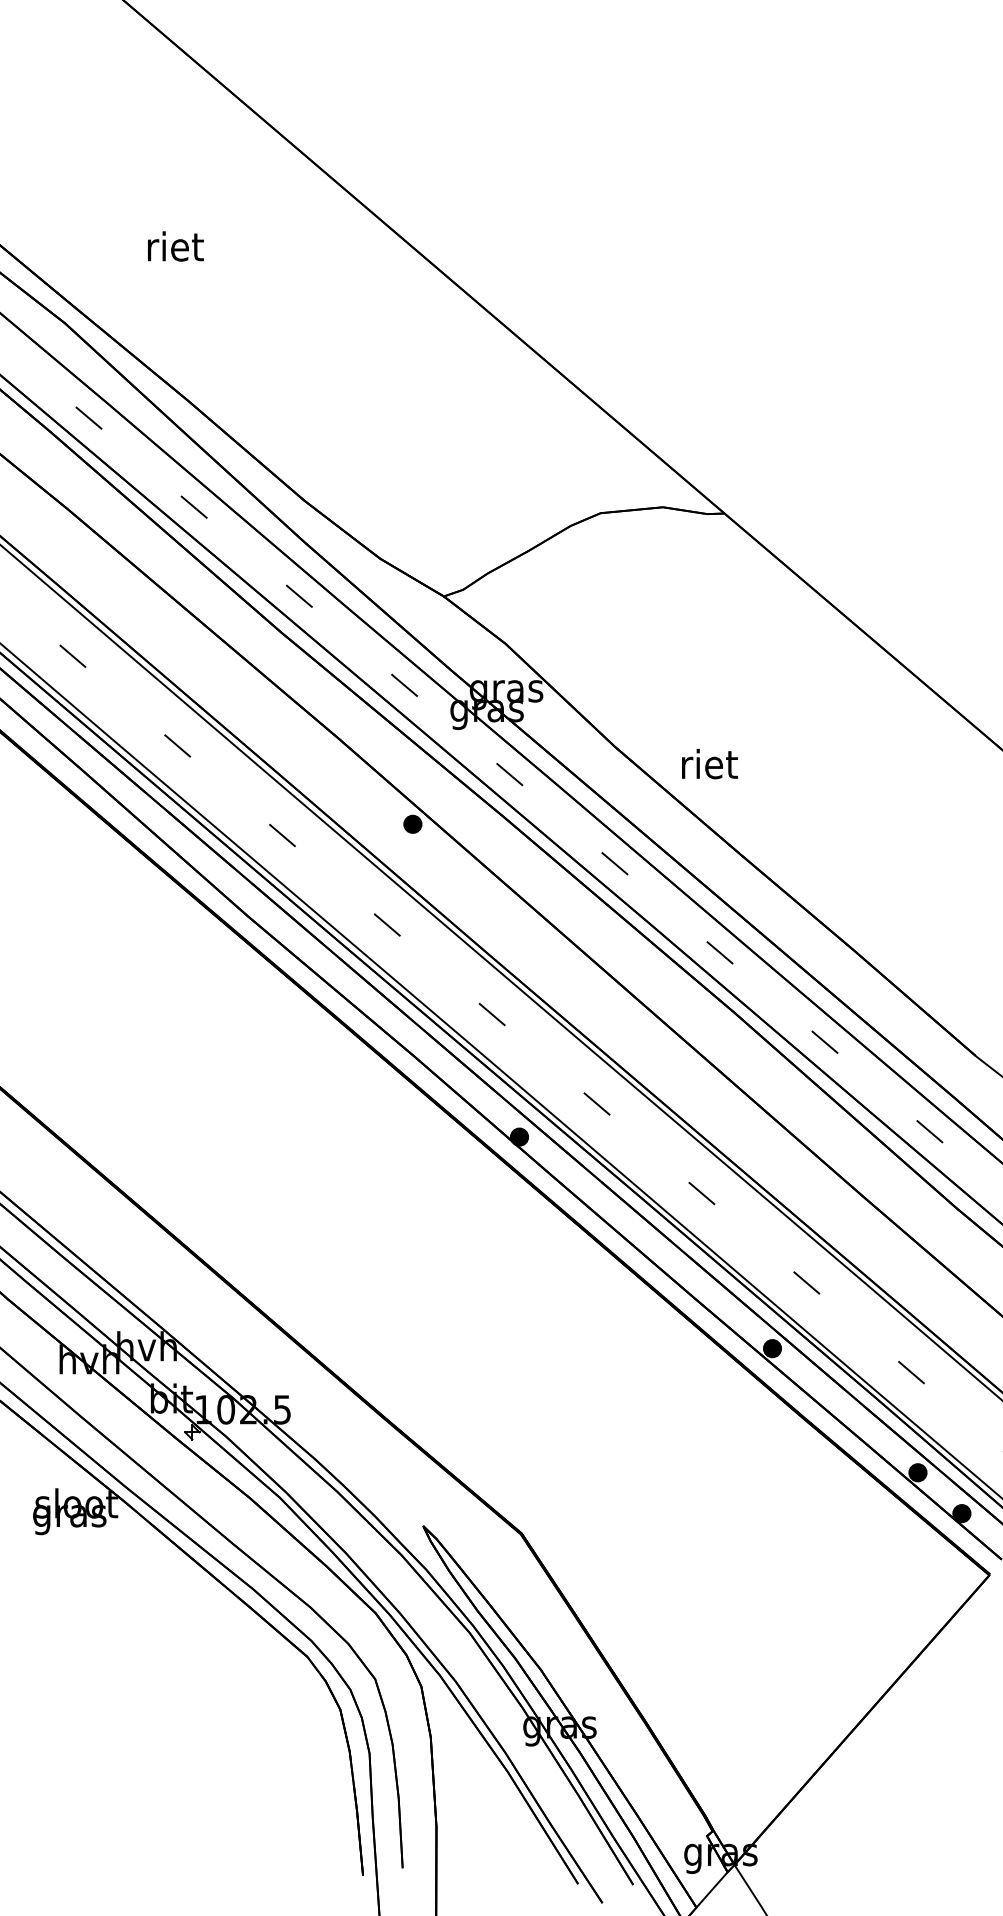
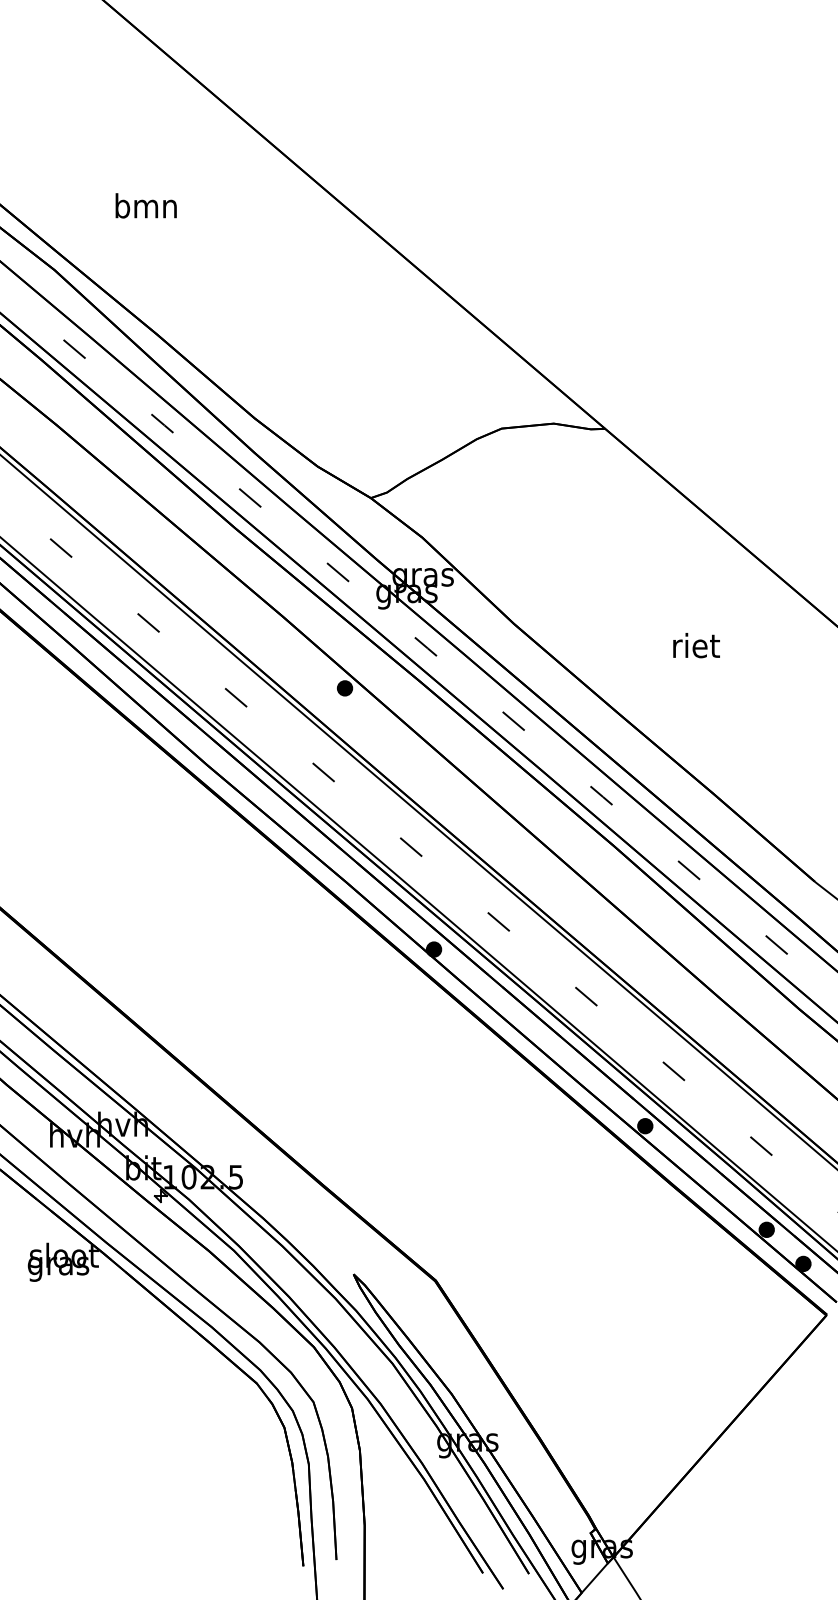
text: (174, 246) -> (145, 205), riet -> bmn
text: (709, 764) -> (696, 645), moved

